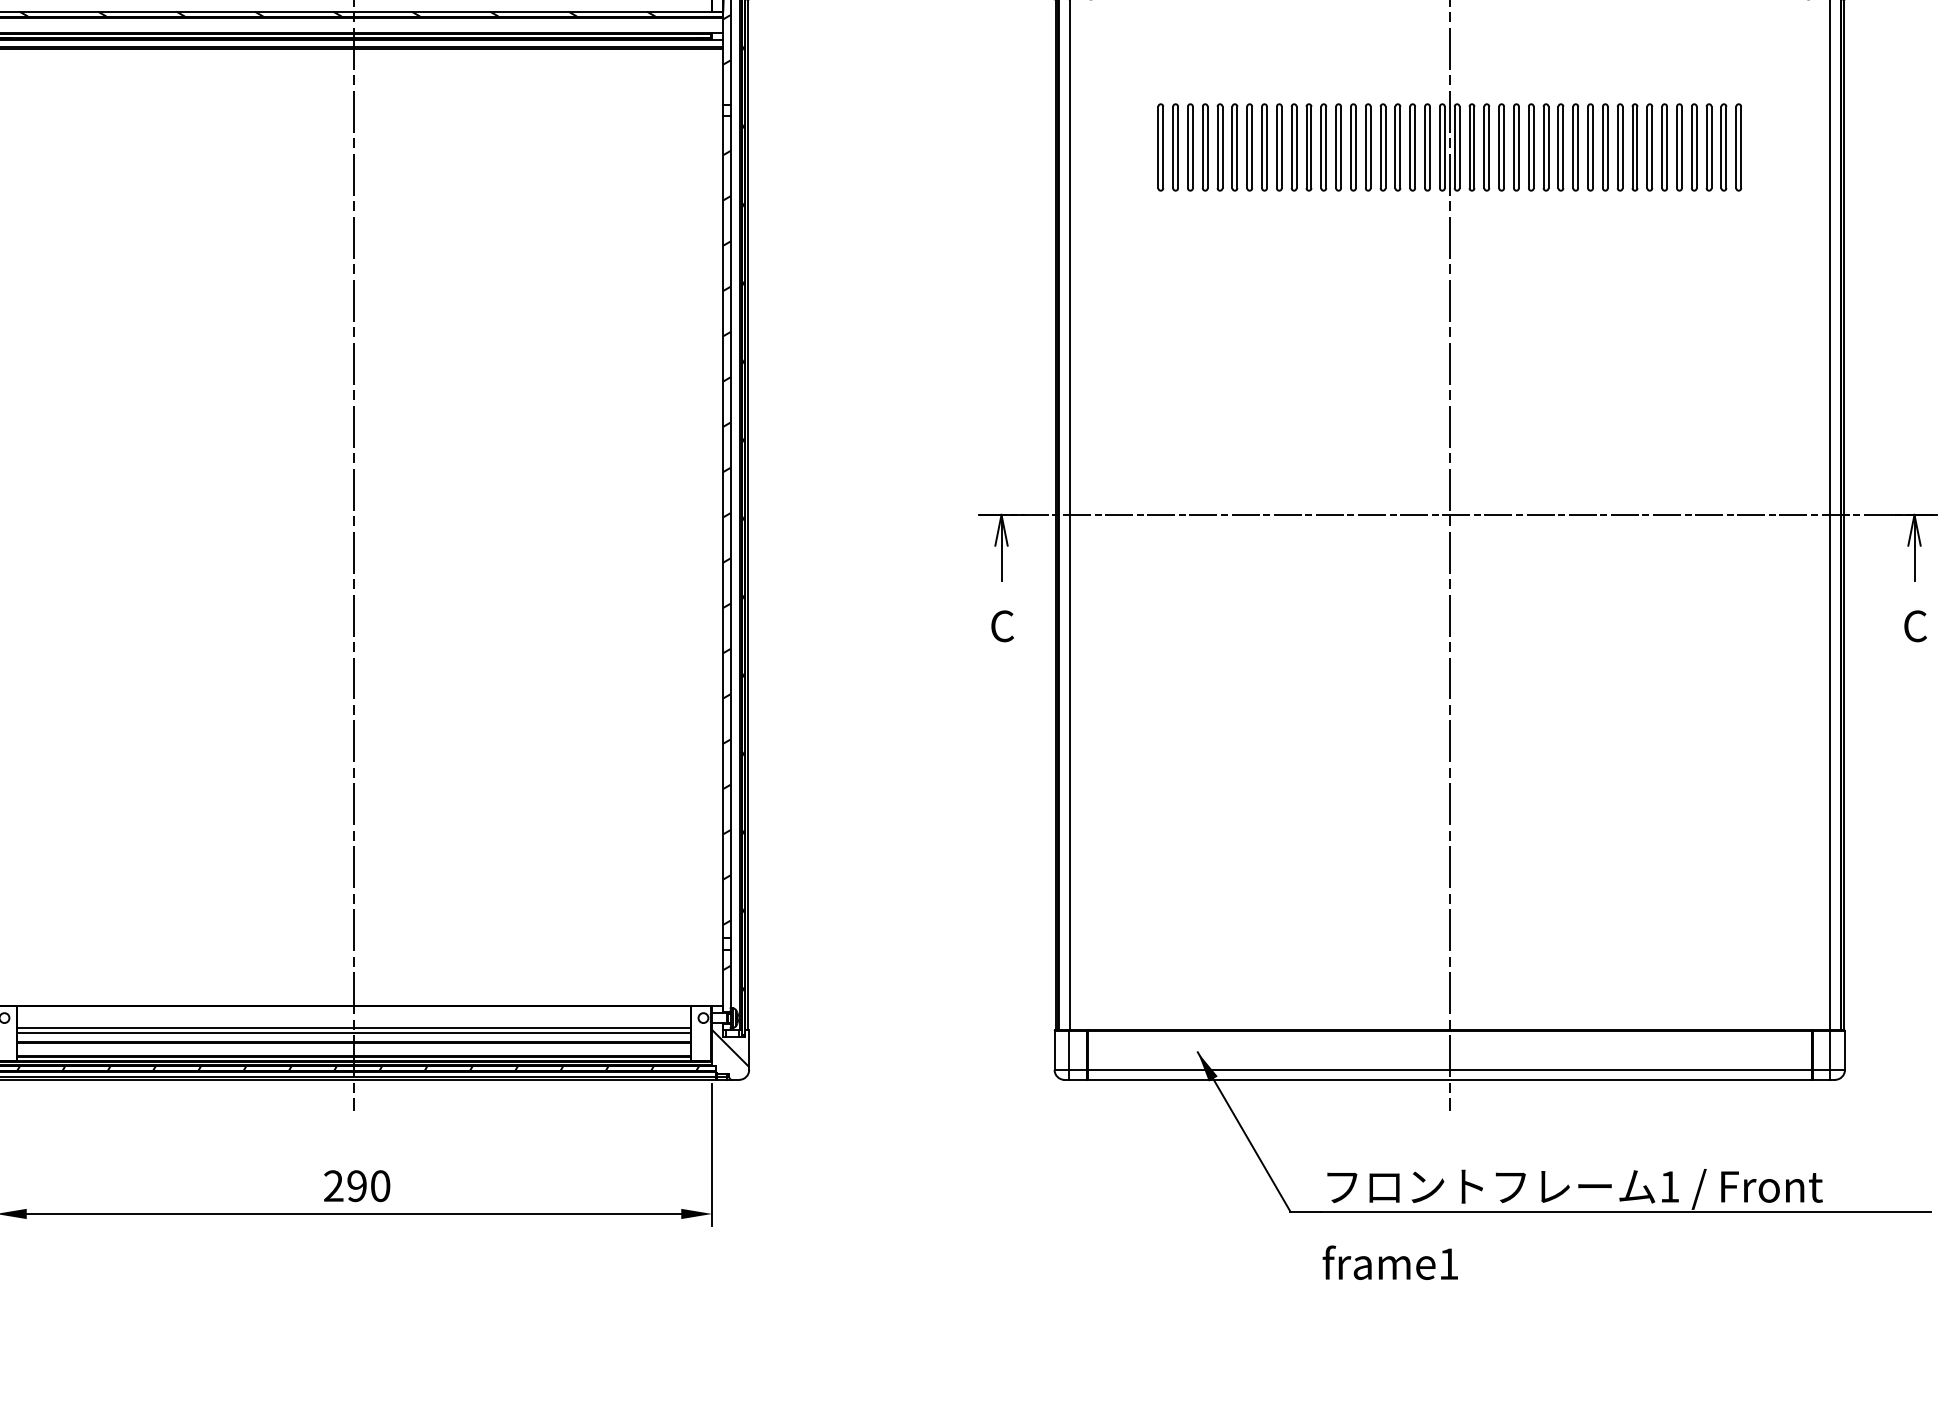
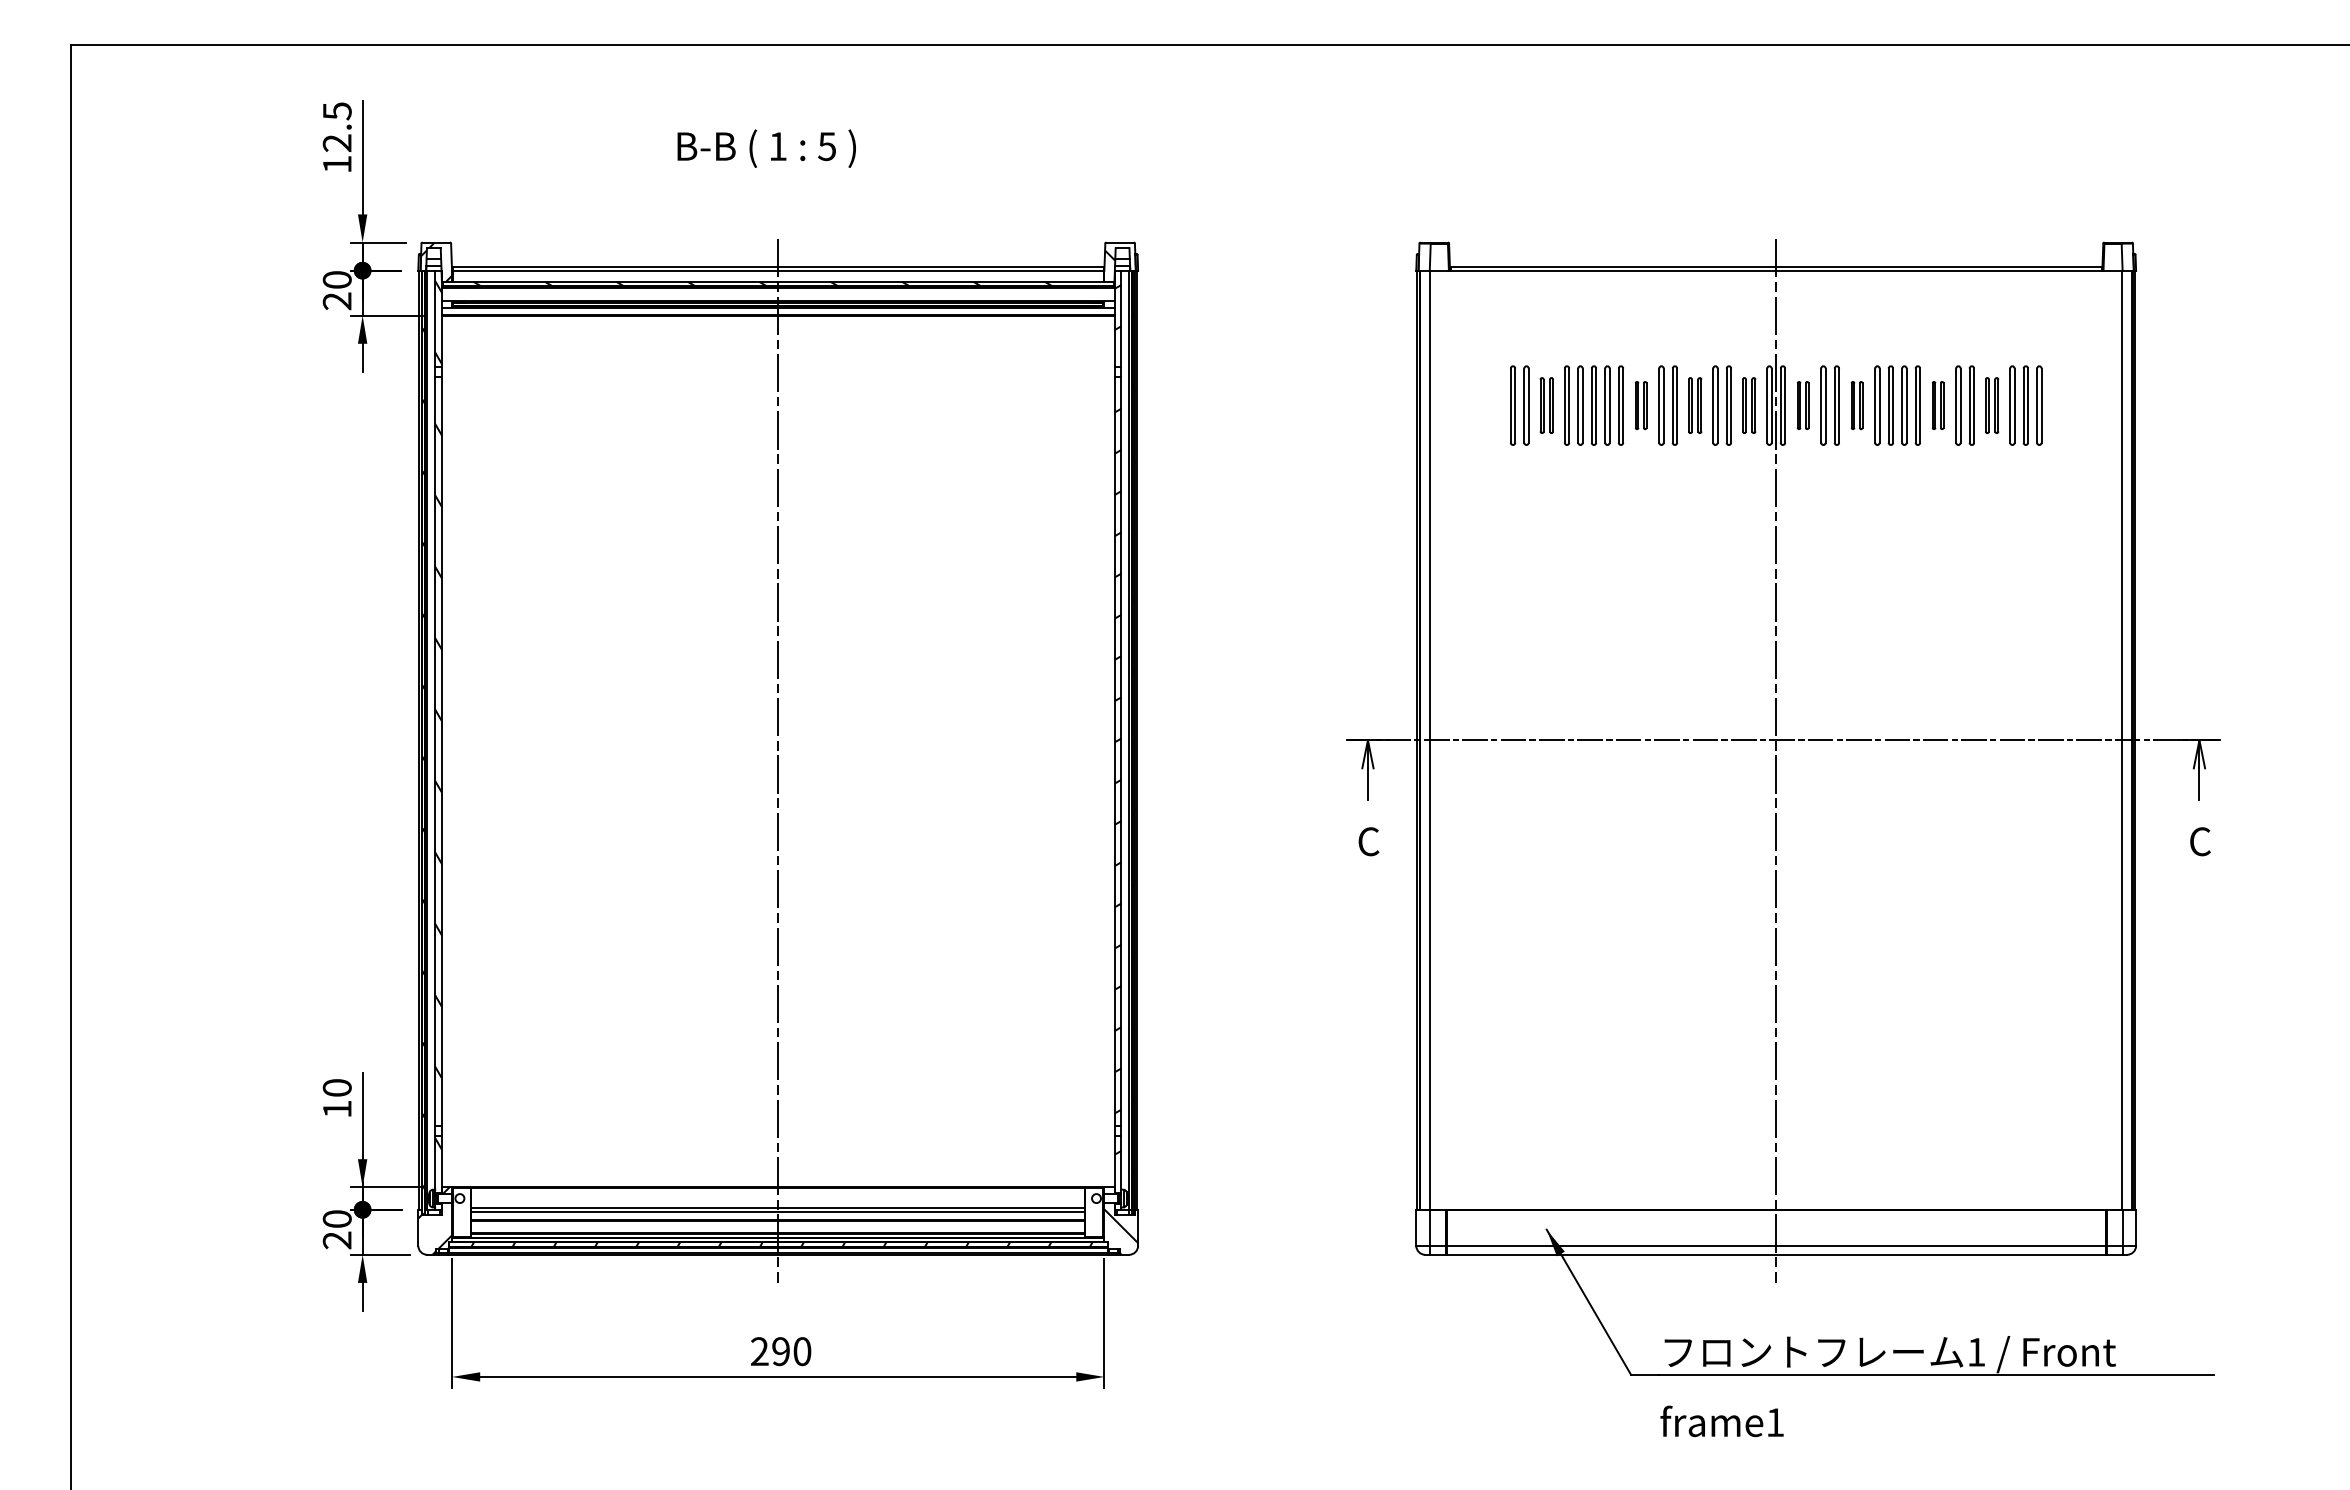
part: (1197, 147) -> (1546, 405), size x0.7
part: (1300, 147) -> (1640, 405), size x0.6
part: (1360, 147) -> (1694, 405), size x0.7
part: (1419, 147) -> (1748, 405), size x0.7
part: (1478, 147) -> (1802, 405), size x0.6
part: (1537, 147) -> (1856, 405), size x0.6
part: (1626, 147) -> (1937, 405), size x0.6
part: (1686, 147) -> (1991, 405), size x0.7

